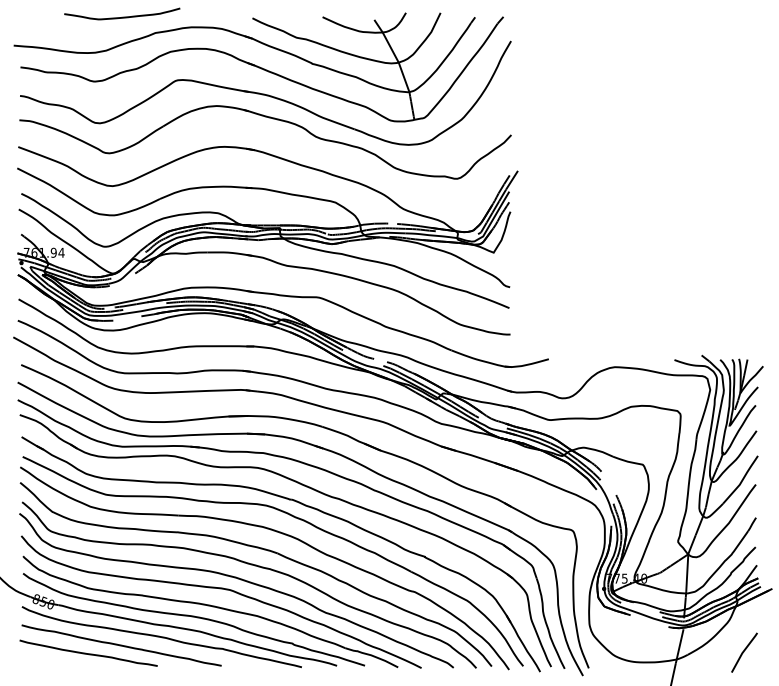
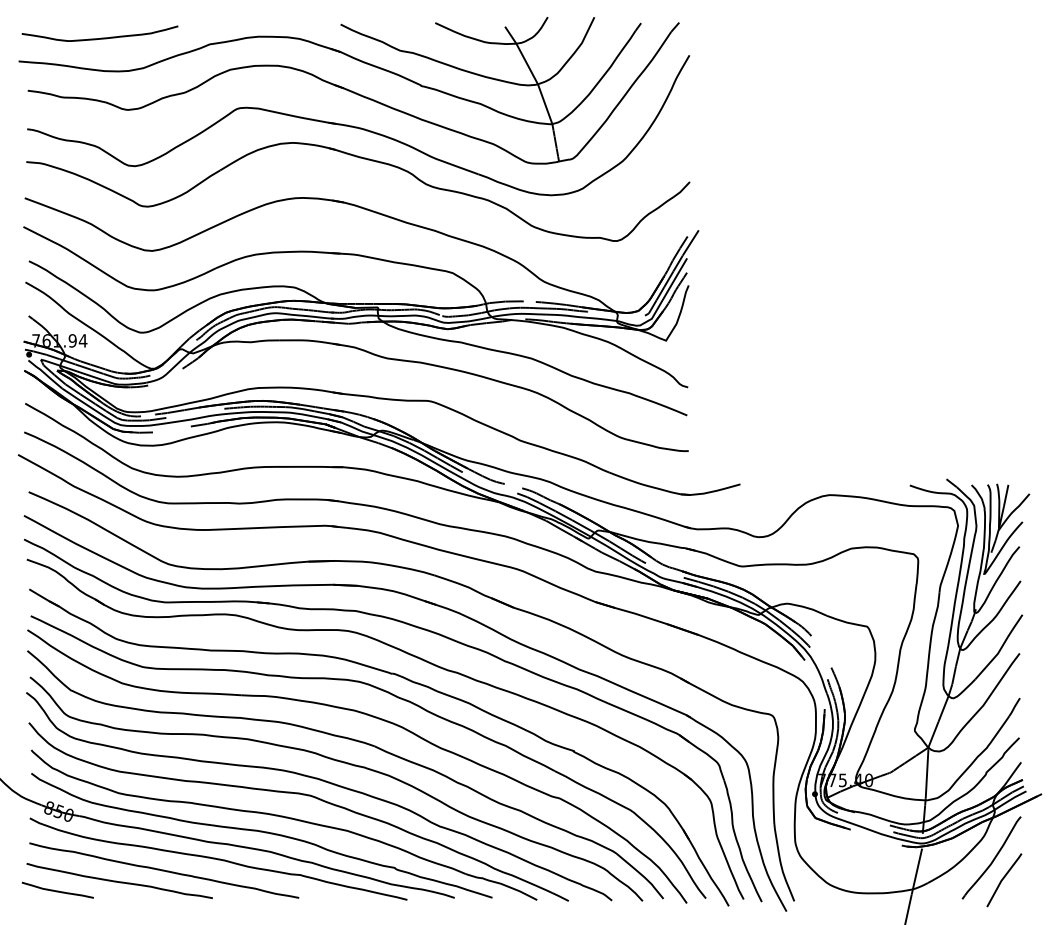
curve: (122, 16) -> (100, 37), moved
part: (734, 635) -> (991, 857), added
curve: (42, 660) -> (57, 890), added

